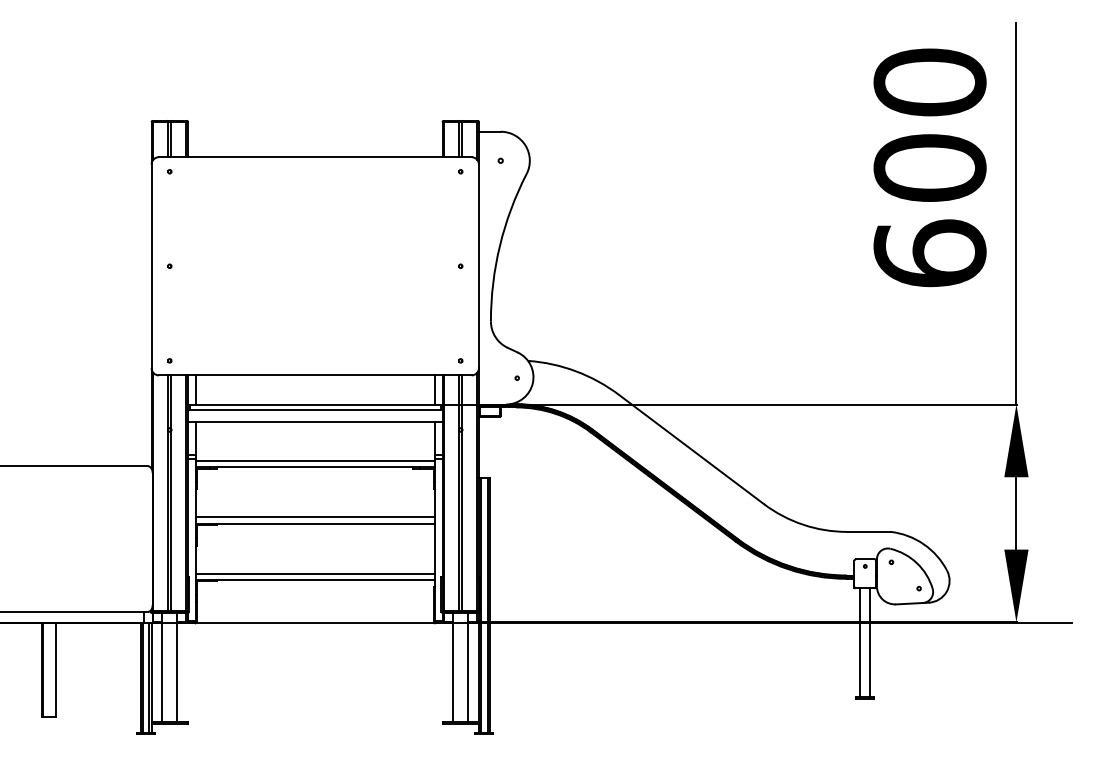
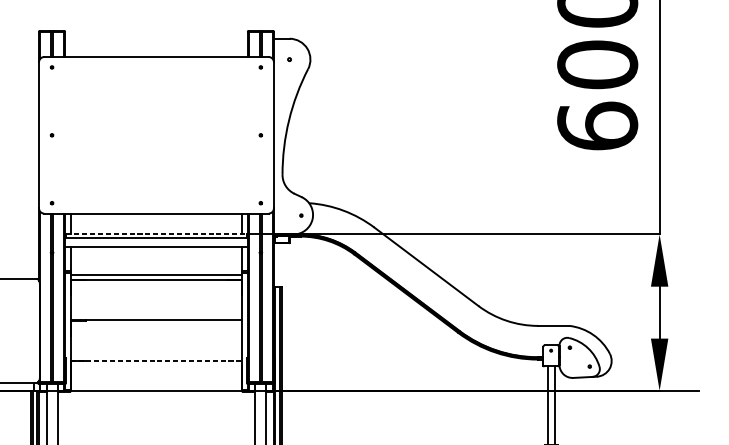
line: (315, 404) -> (156, 234), solid -> dashed
line: (314, 517) -> (155, 315), removed
line: (314, 573) -> (155, 355), removed
line: (315, 580) -> (156, 360), solid -> dashed

